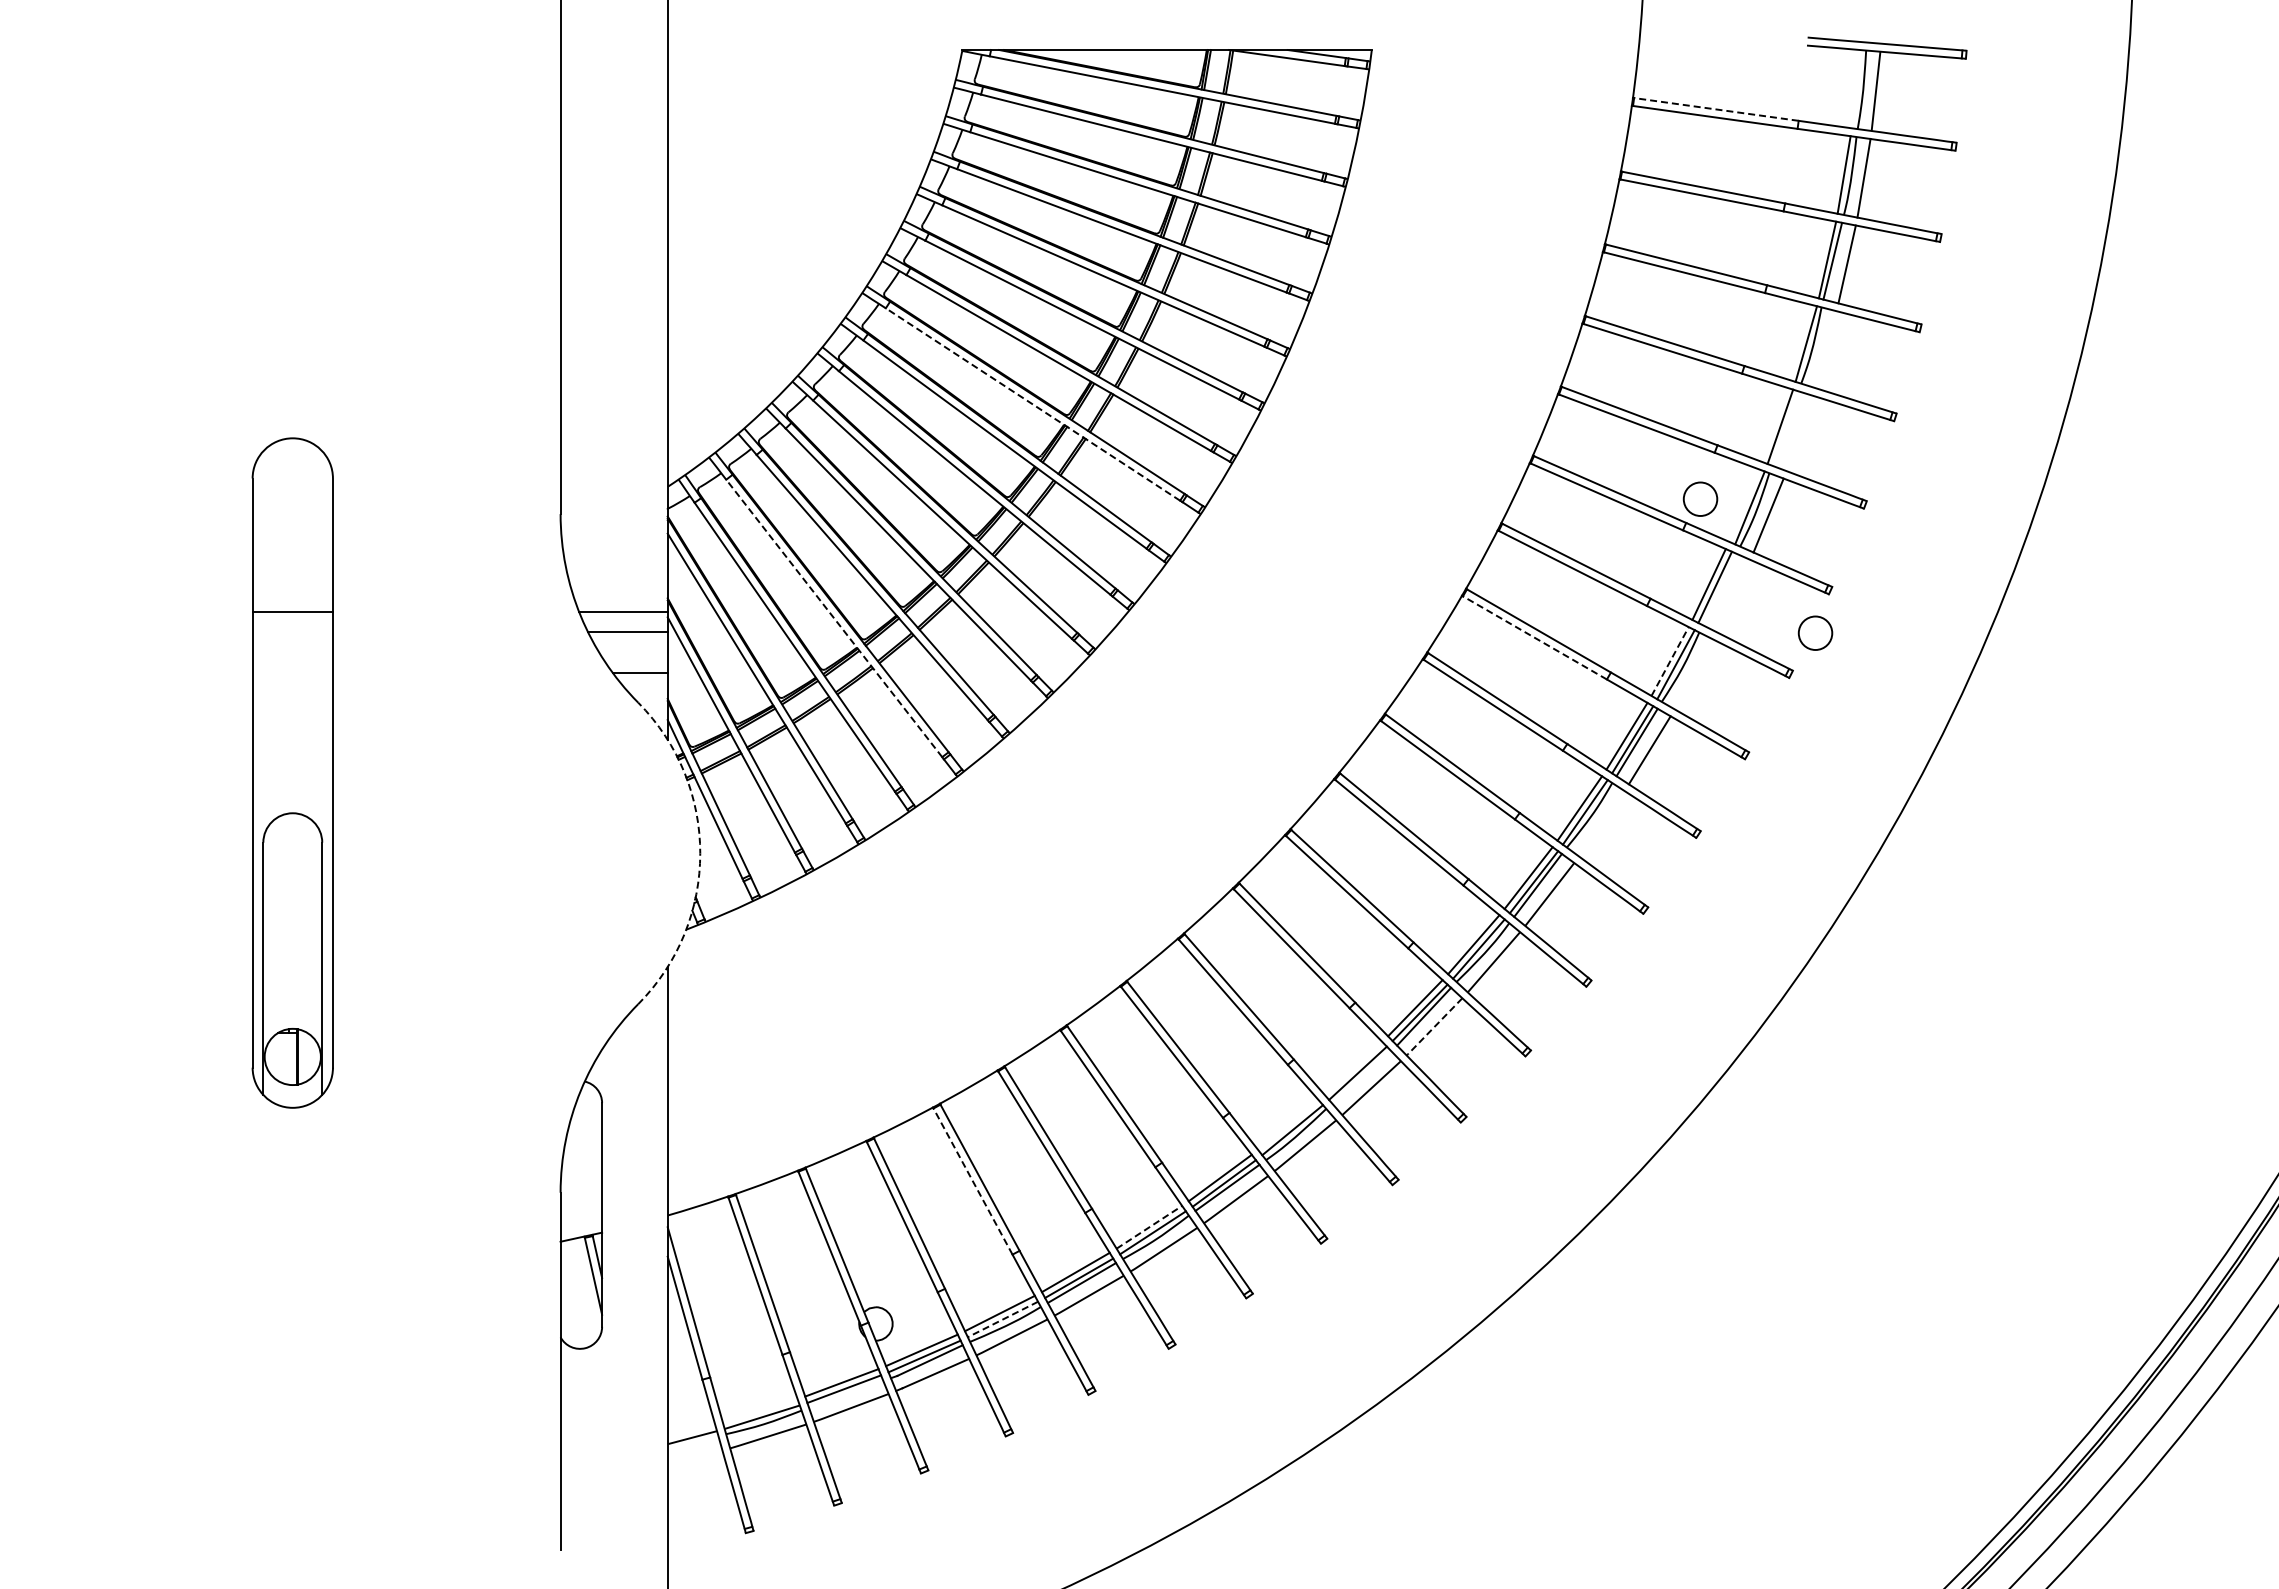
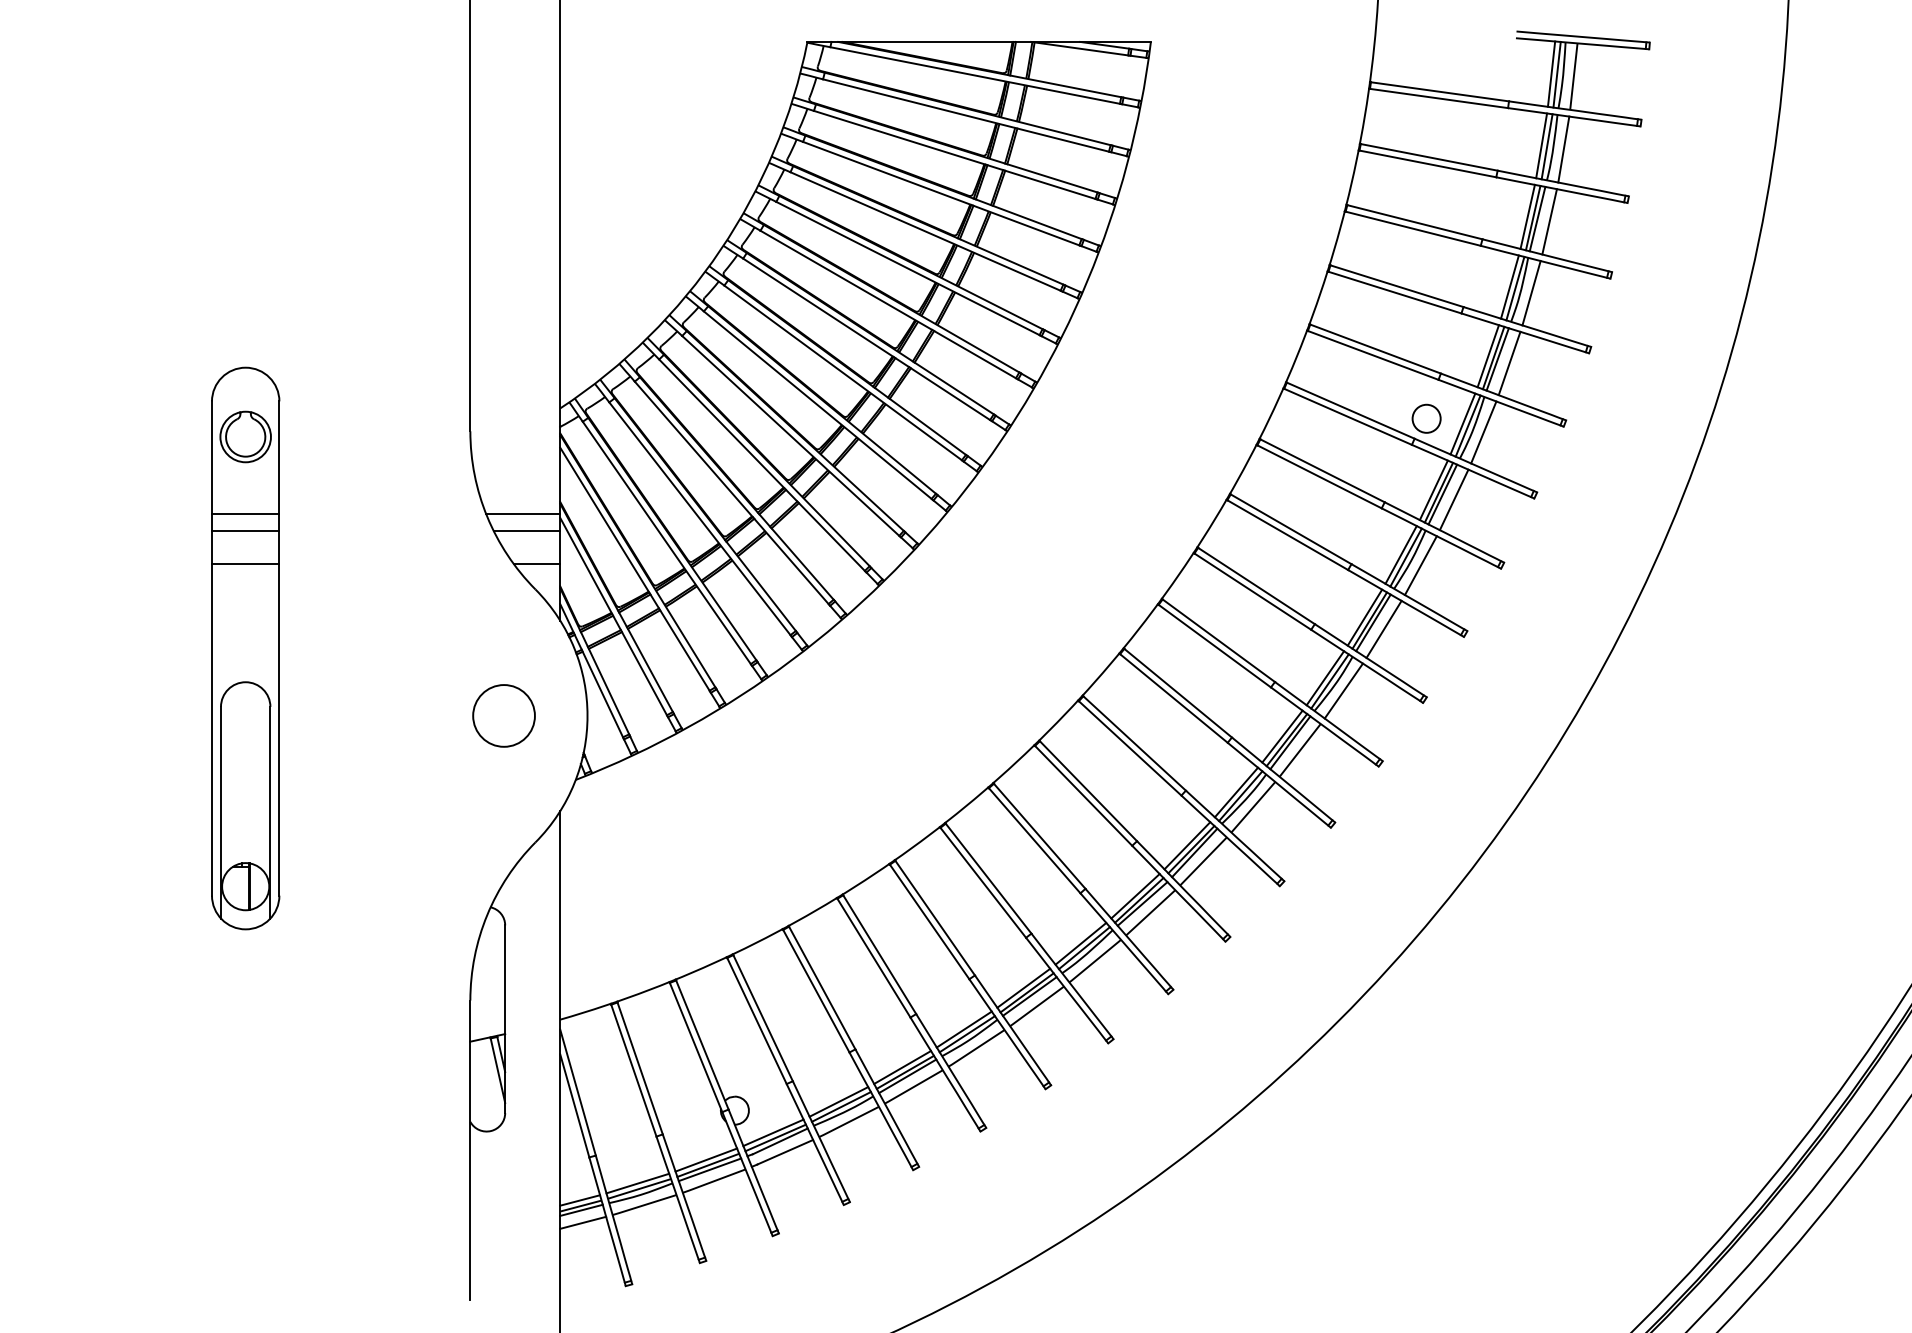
line: (1849, 88) -> (1551, 74), added
line: (1855, 89) -> (1556, 75), added
line: (1715, 109) -> (1439, 91), dashed -> solid
line: (1837, 173) -> (1541, 145), added
line: (1820, 258) -> (1527, 216), added
line: (1799, 341) -> (1509, 286), added
line: (1825, 349) -> (1531, 293), added
line: (1033, 404) -> (867, 339), dashed -> solid
line: (1773, 424) -> (1487, 356), added
line: (1785, 428) -> (1497, 359), added
line: (1799, 433) -> (1509, 363), added
line: (1743, 505) -> (1462, 424), added
part: (292, 520) -> (245, 436), added
line: (1719, 589) -> (1442, 494), added
line: (1733, 595) -> (1454, 499), added
line: (834, 618) -> (700, 518), dashed -> solid
line: (292, 632) -> (245, 530), added
circle: (1815, 632) -> (1523, 530), removed
line: (1534, 637) -> (1287, 534), dashed -> solid
line: (1670, 661) -> (1401, 554), dashed -> solid
line: (292, 672) -> (245, 564), added
line: (1693, 674) -> (1420, 565), added
line: (1601, 823) -> (1343, 690), added
circle: (600, 853) -> (503, 715), added
arc: (700, 853) -> (587, 715), dashed -> solid
line: (1434, 1027) -> (1203, 861), dashed -> solid
line: (1353, 1067) -> (1135, 895), added
line: (1361, 1077) -> (1142, 903), added
line: (1288, 1124) -> (1080, 943), added
line: (972, 1181) -> (815, 991), dashed -> solid
line: (1149, 1227) -> (964, 1029), dashed -> solid
line: (1002, 1319) -> (841, 1106), dashed -> solid
line: (846, 1394) -> (710, 1169), added
line: (759, 1410) -> (637, 1183), added
line: (691, 1430) -> (580, 1200), added
line: (692, 1442) -> (581, 1210), added
line: (694, 1457) -> (582, 1222), added

